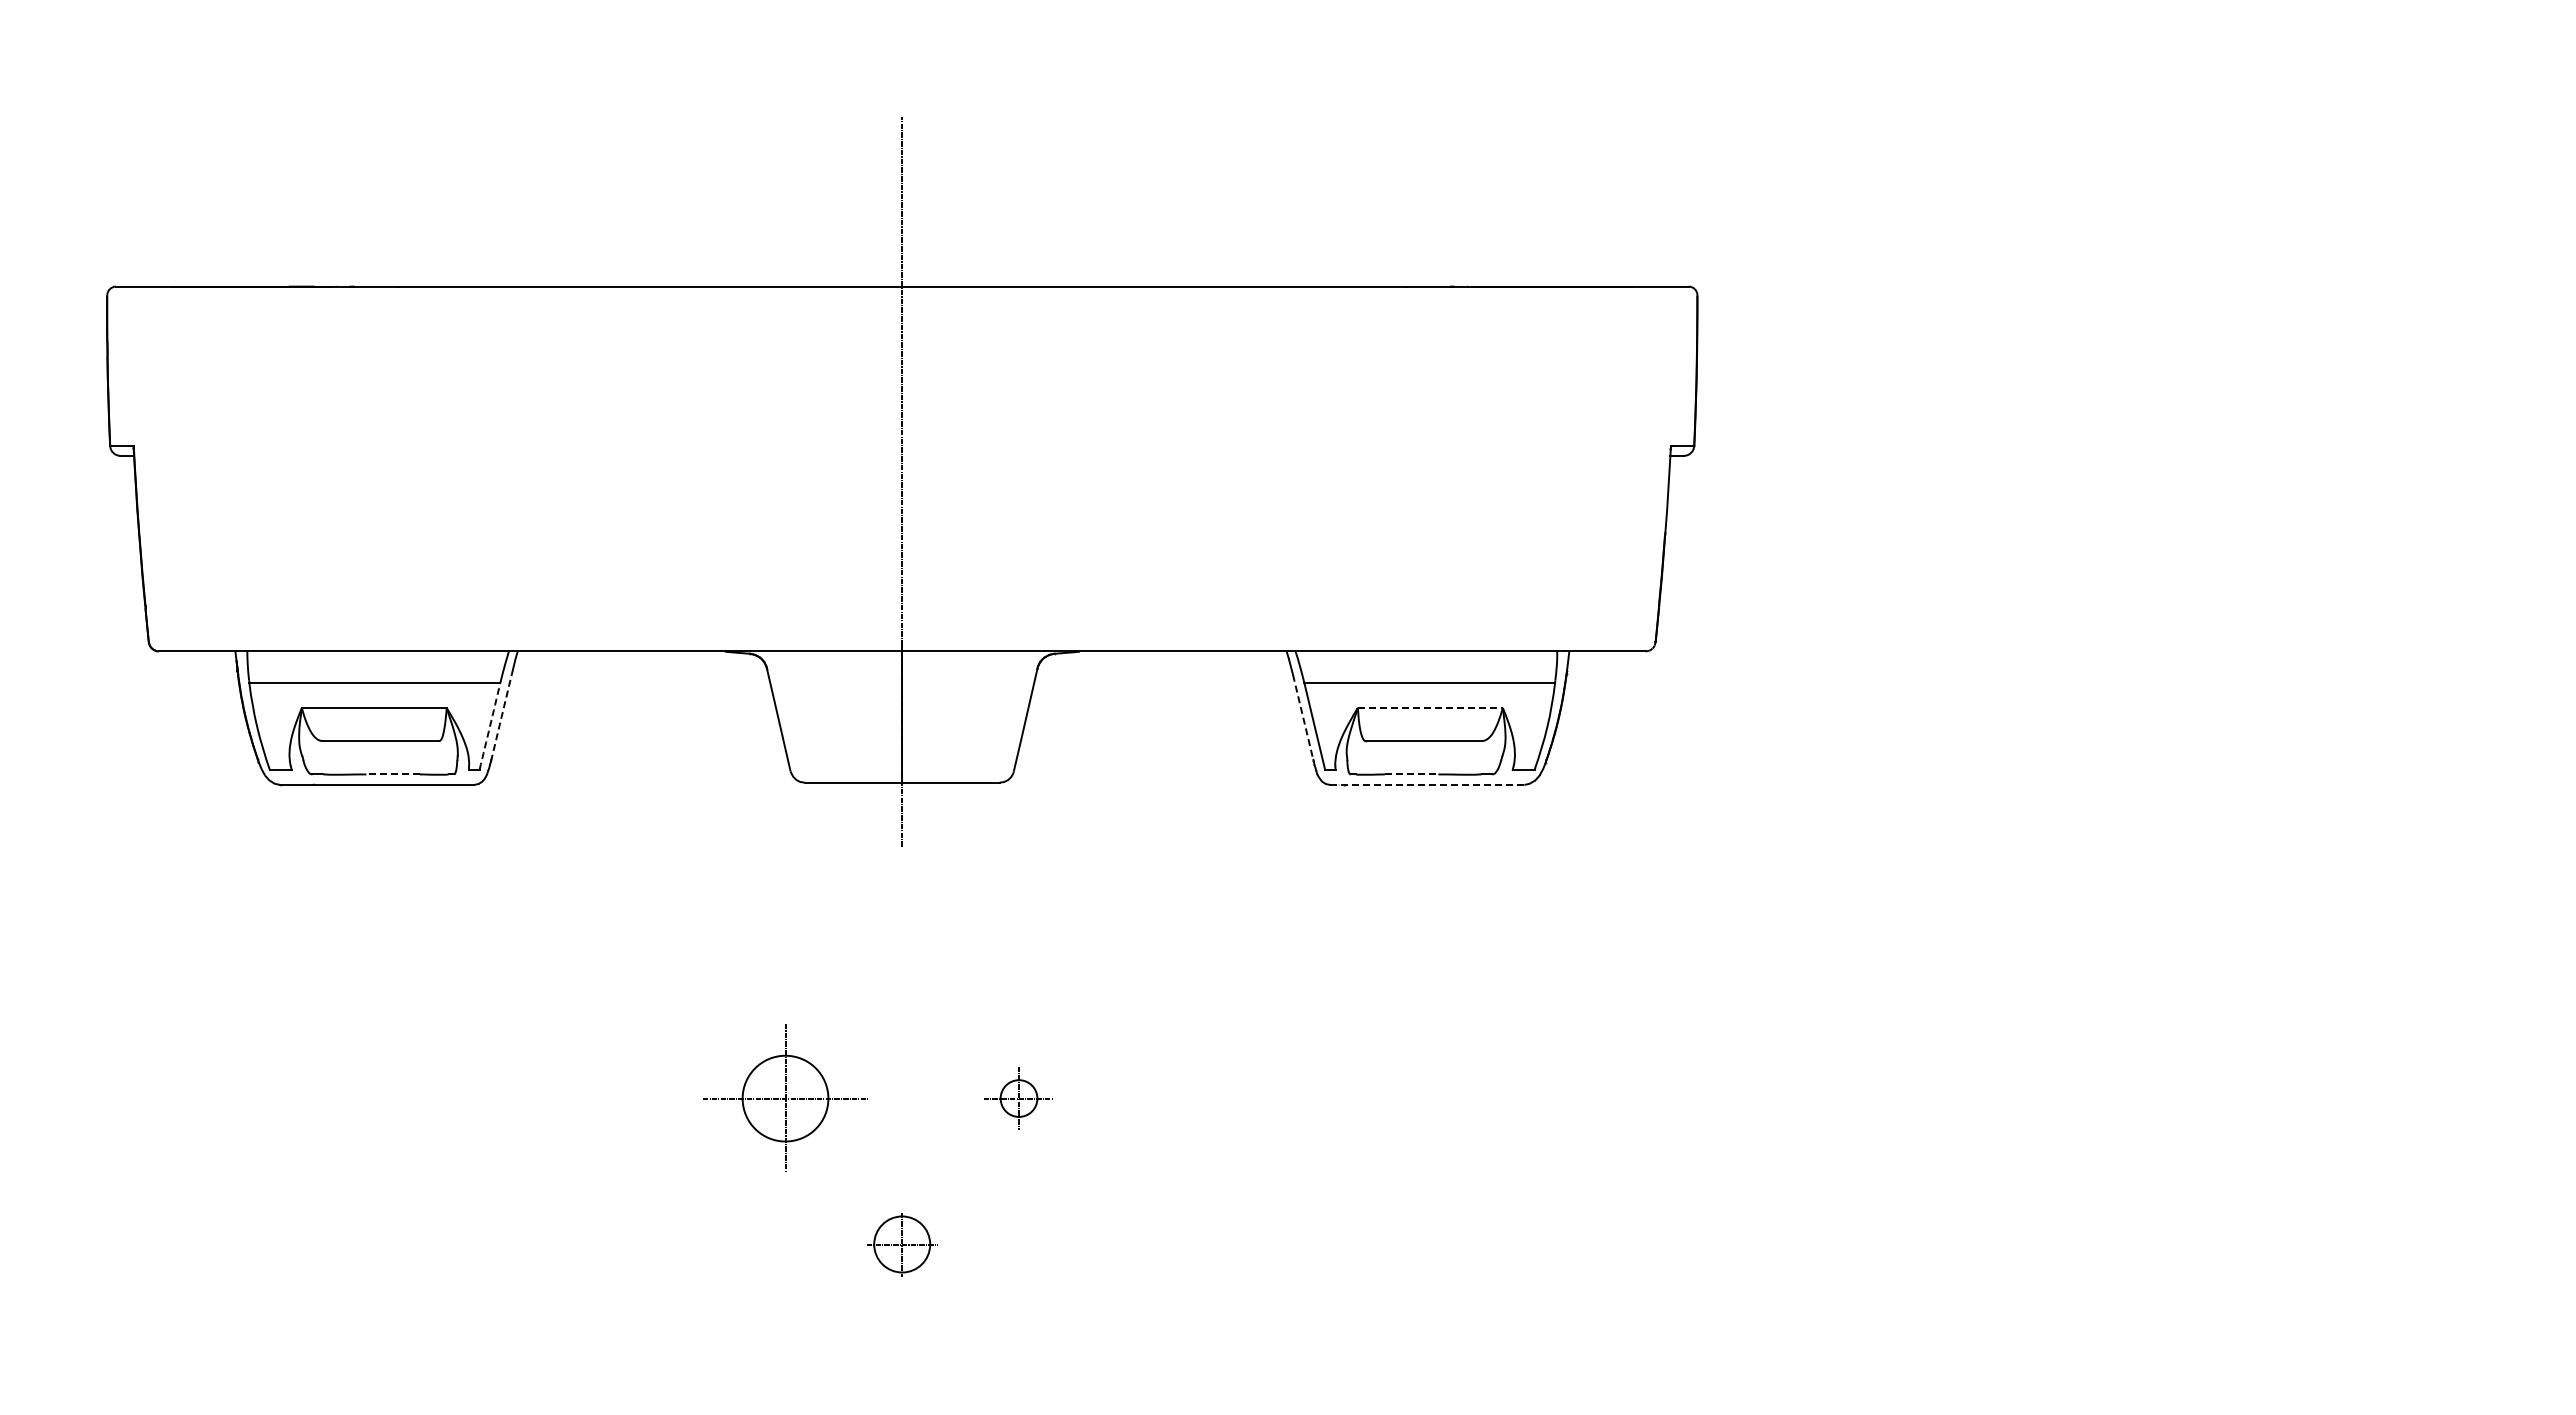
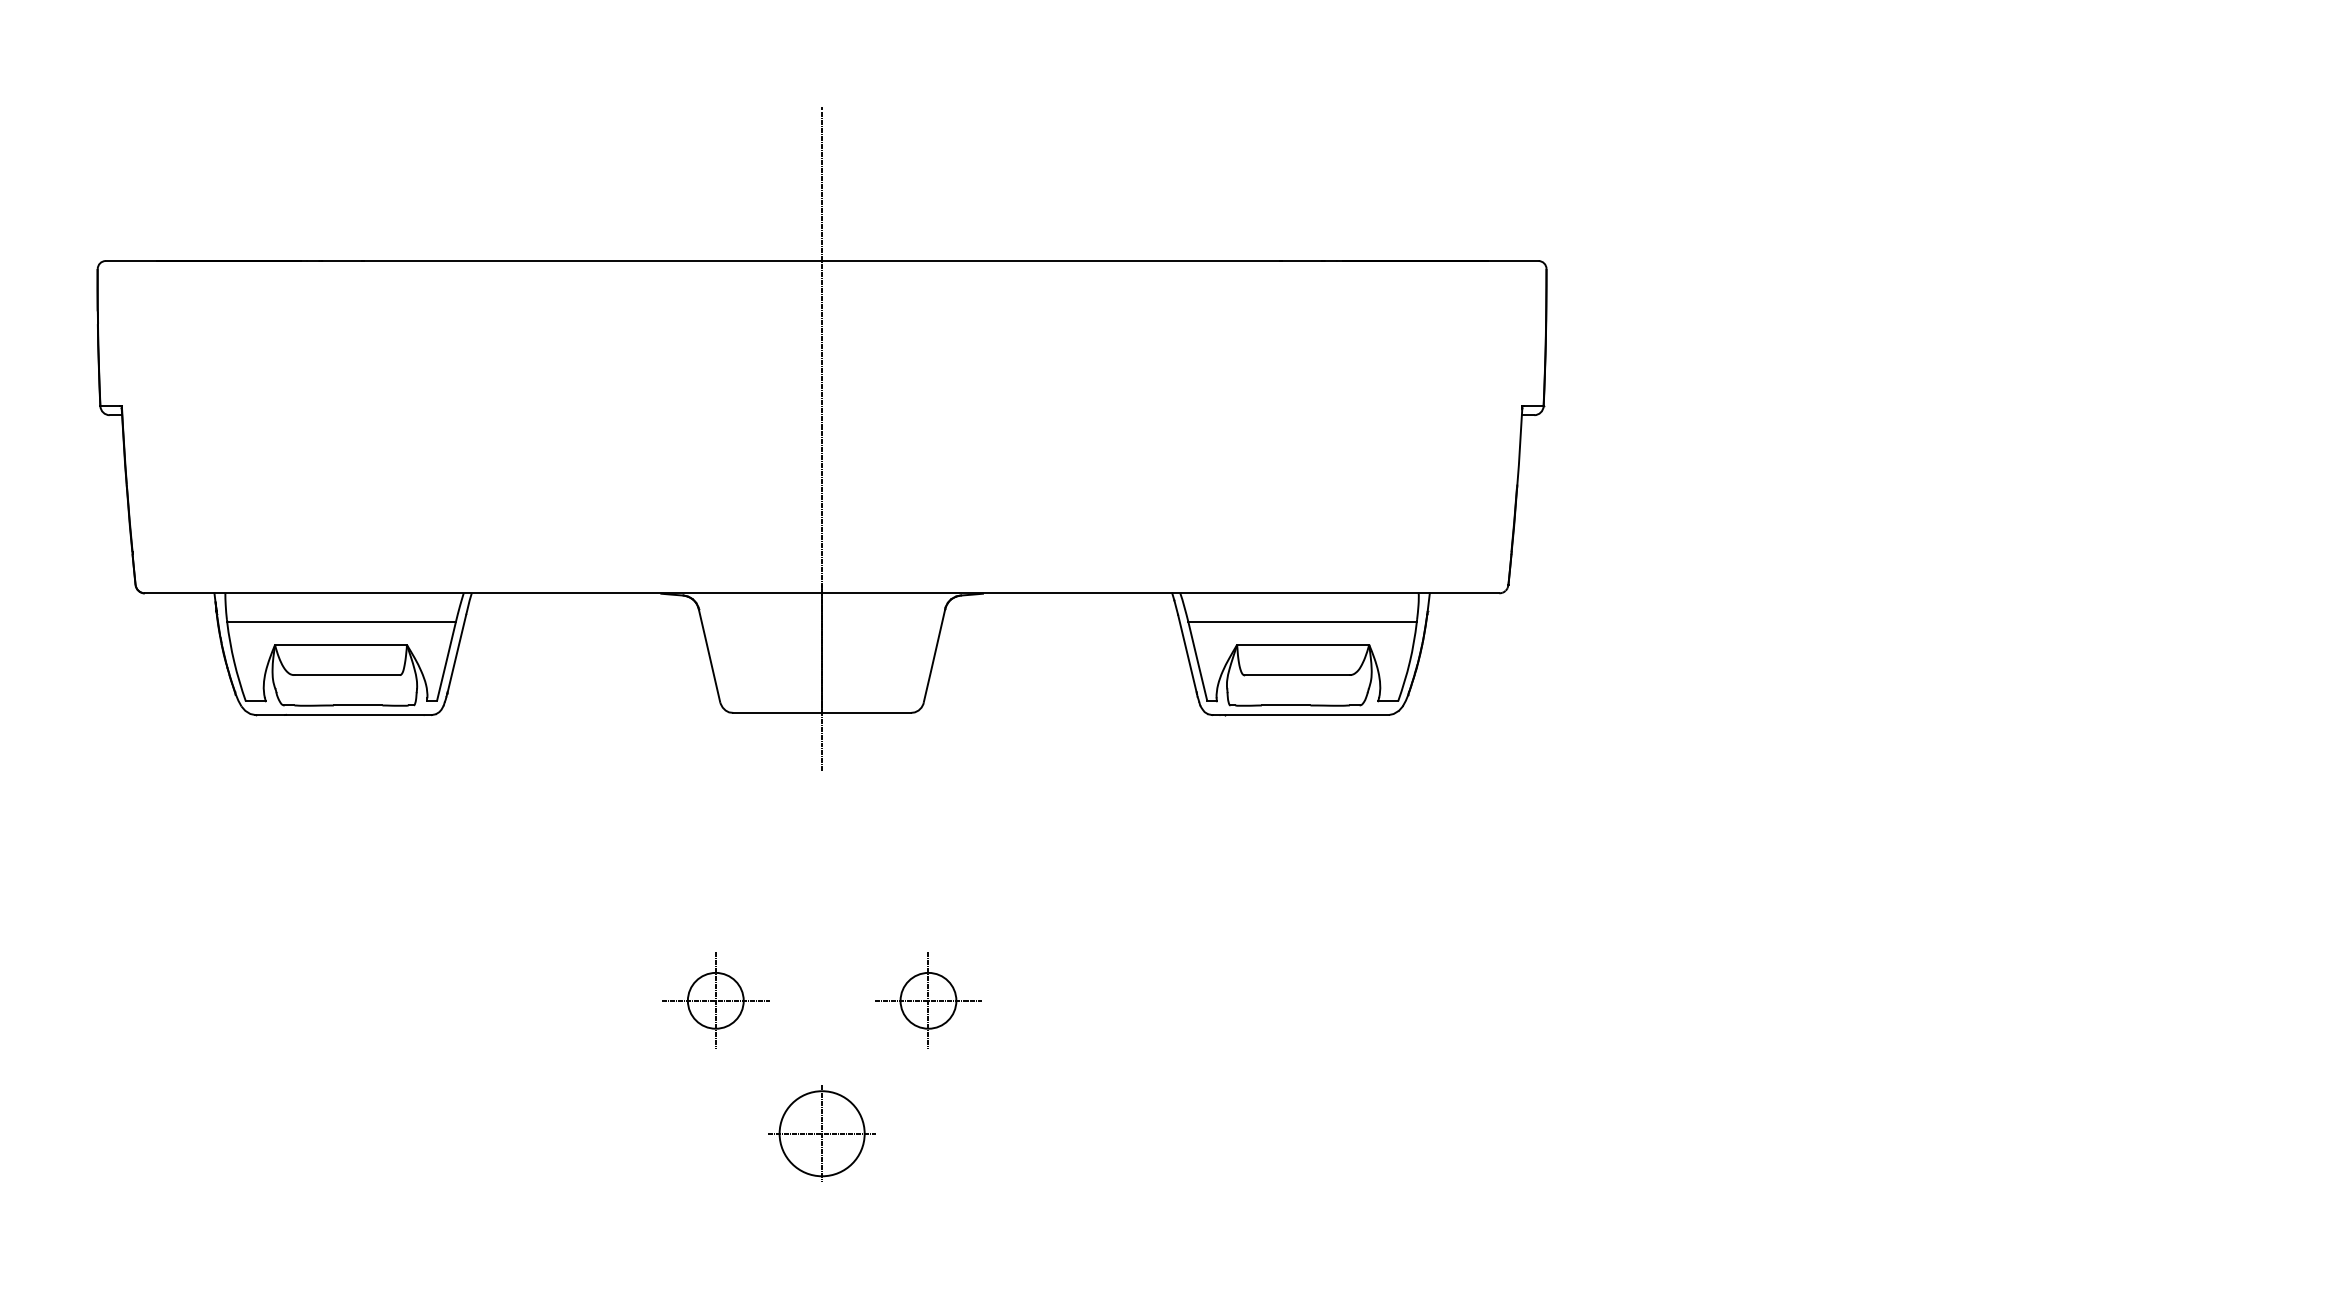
line: (1430, 707) -> (1303, 644), dashed -> solid
line: (501, 718) -> (456, 654), dashed -> solid
line: (1303, 718) -> (1187, 654), dashed -> solid
arc: (490, 726) -> (446, 661), dashed -> solid
line: (393, 774) -> (358, 705), dashed -> solid
line: (1411, 774) -> (1286, 705), dashed -> solid
line: (1427, 784) -> (1300, 714), dashed -> solid
part: (785, 1098) -> (715, 1000), size x0.71
part: (1018, 1098) -> (927, 1000), size x1.67
part: (901, 1244) -> (821, 1133), size x1.67

